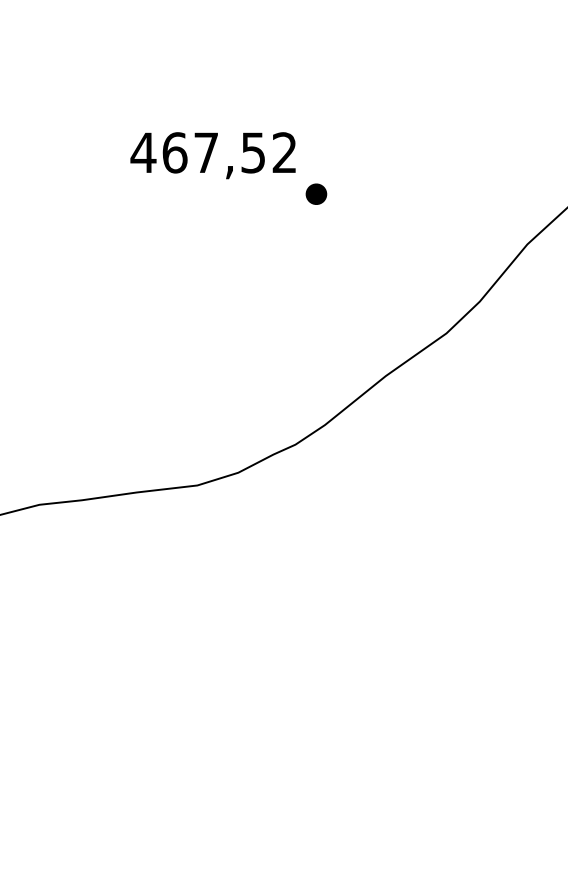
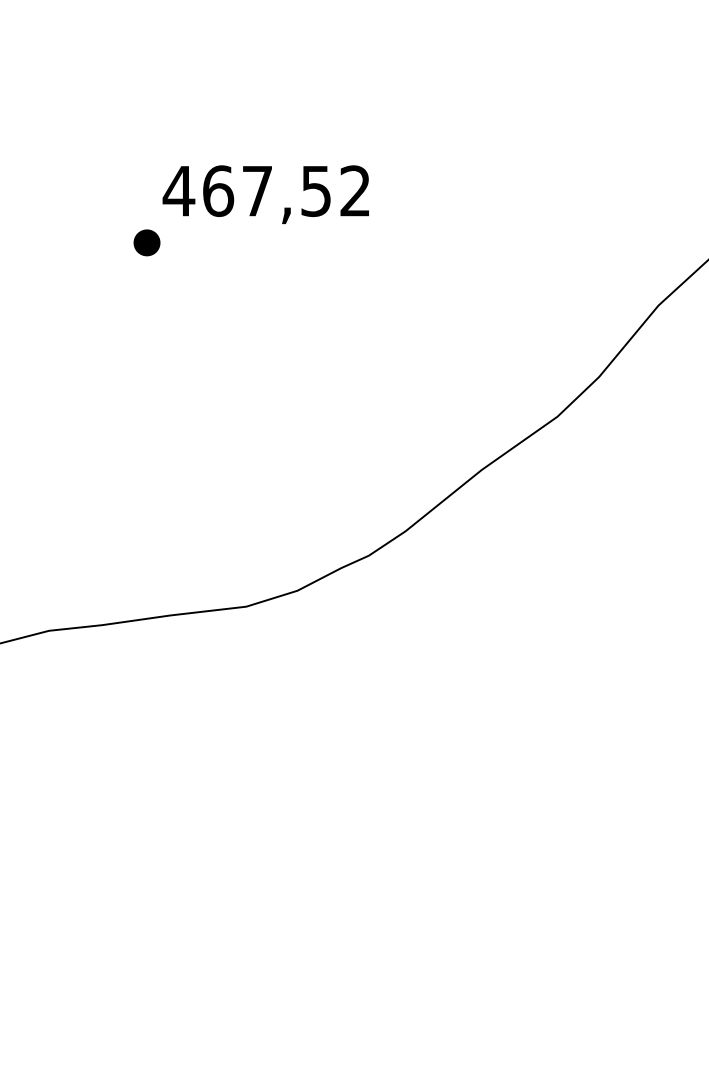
part: (316, 193) -> (146, 242), moved

